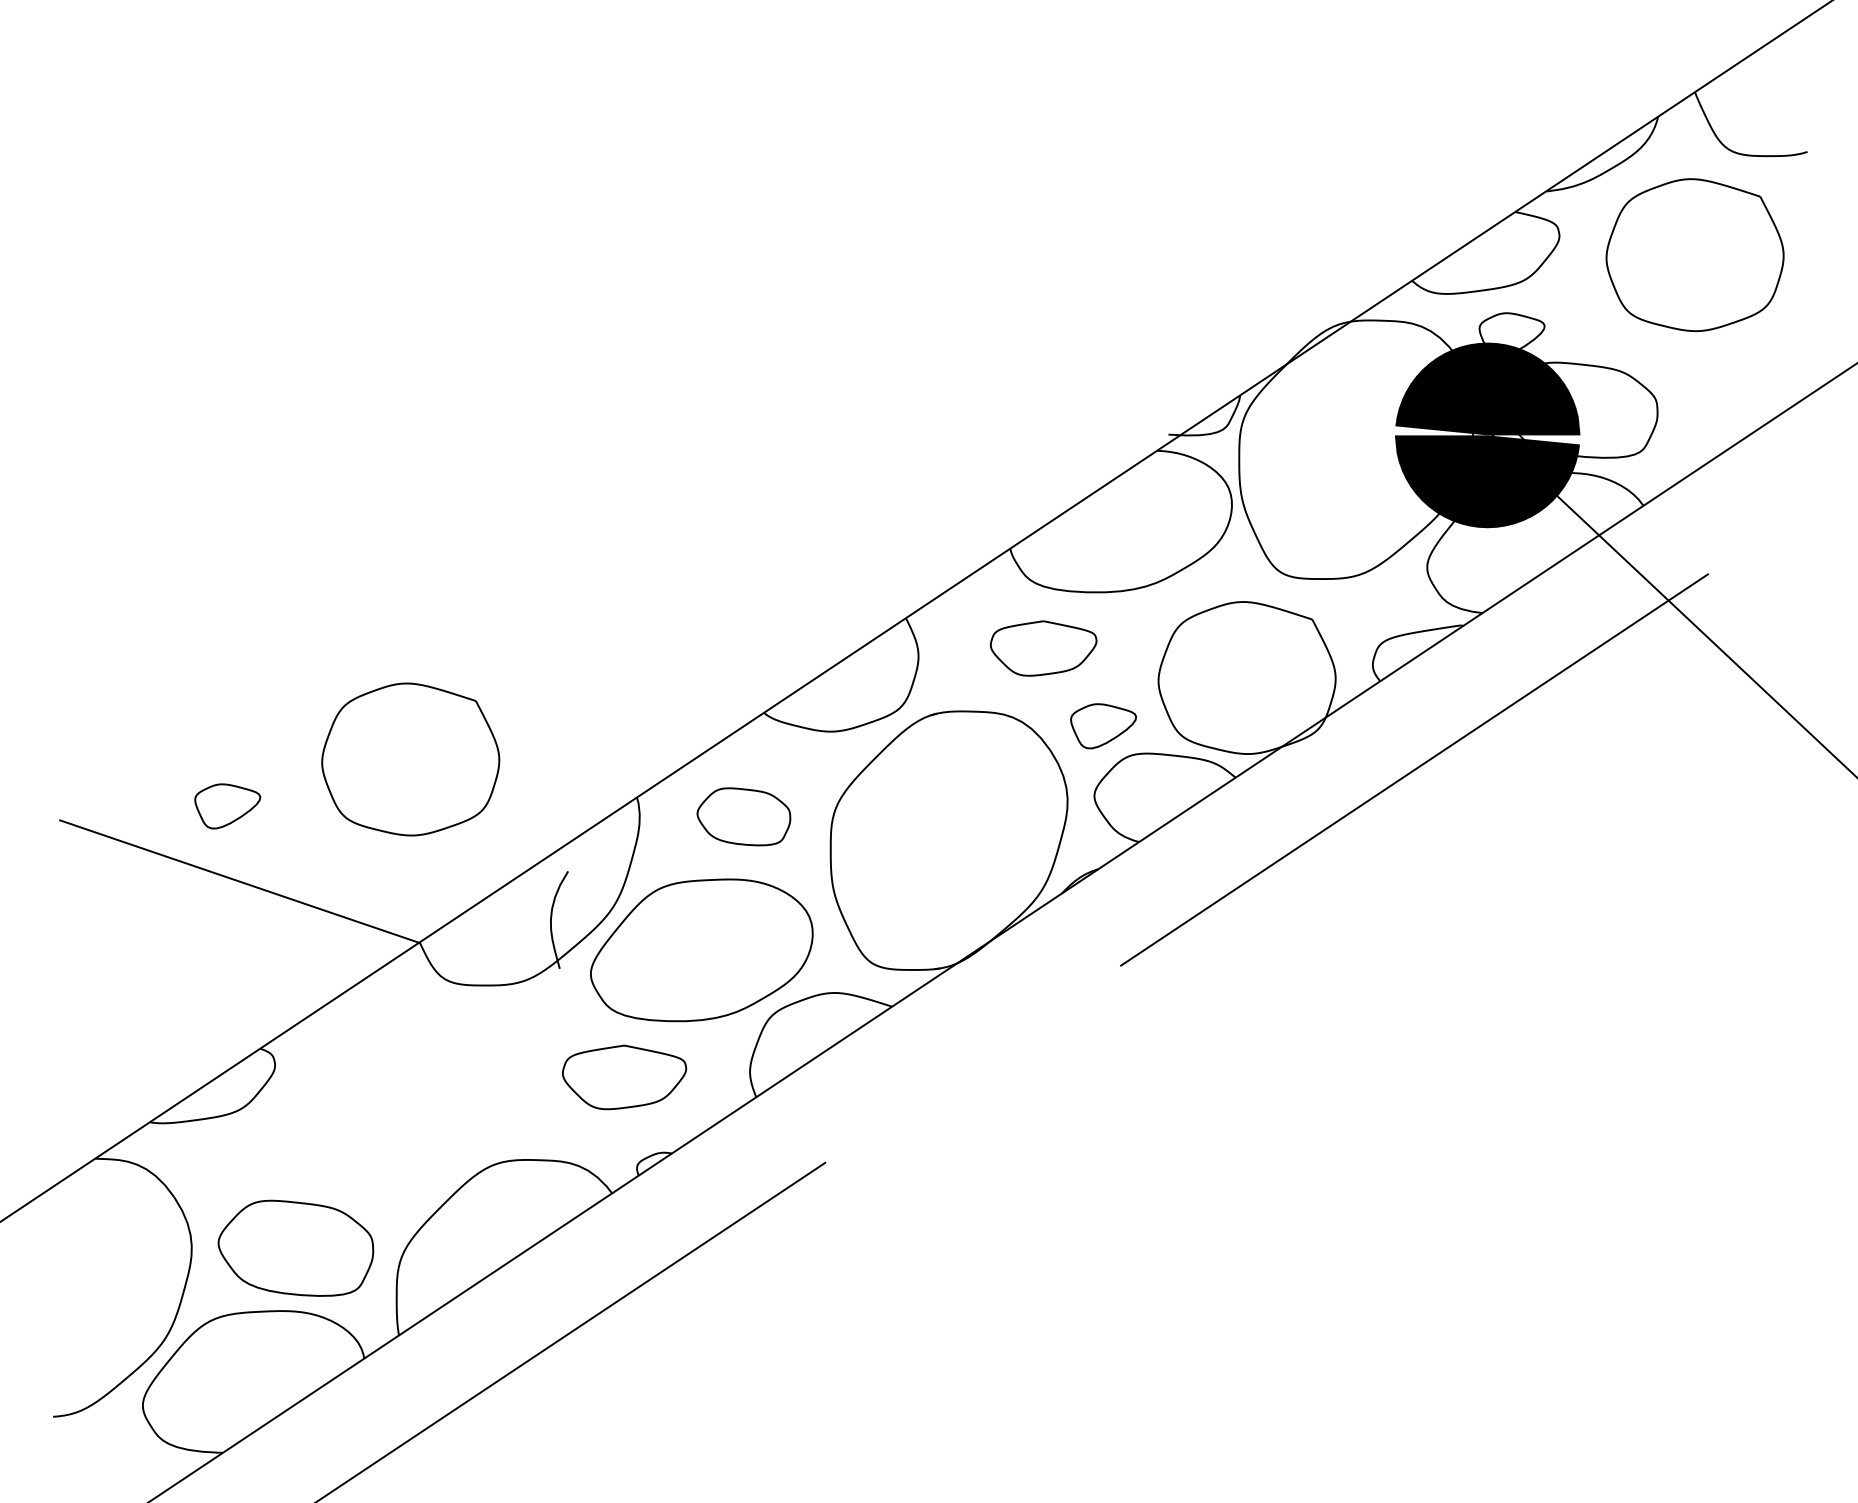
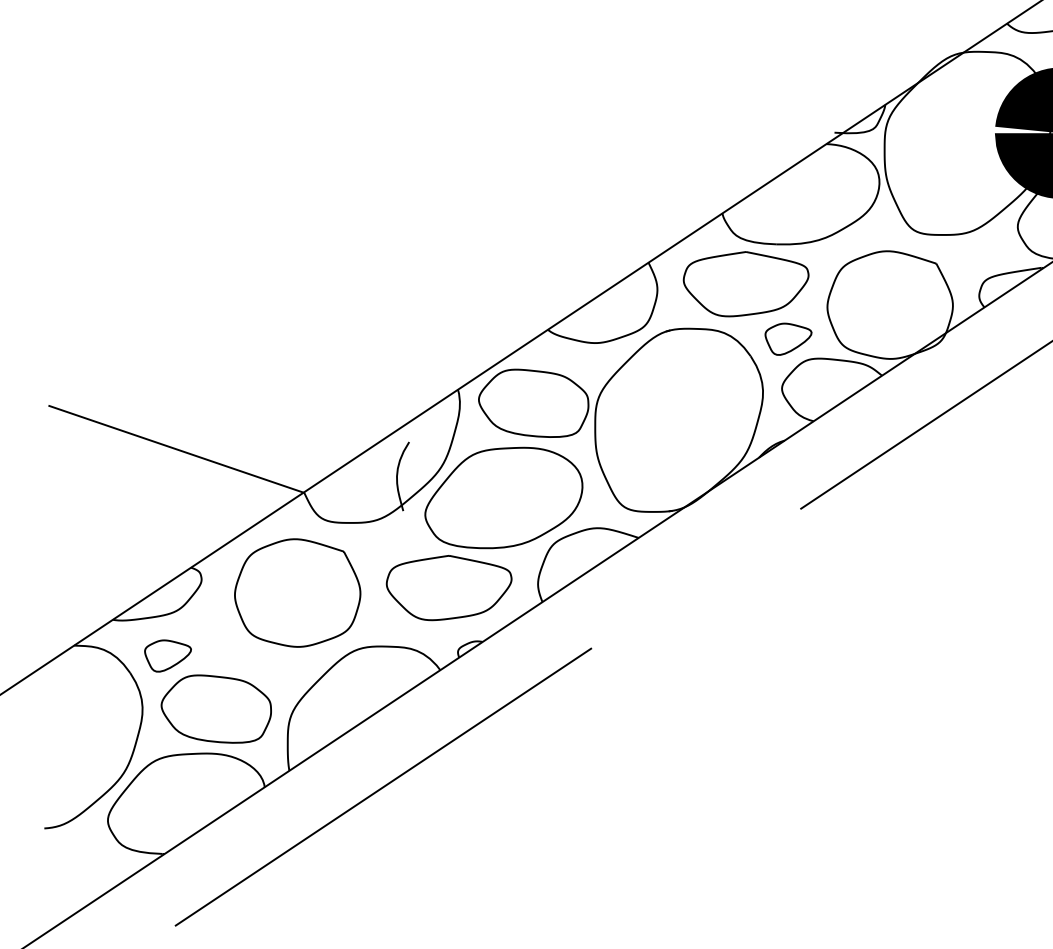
part: (1043, 648) -> (745, 284), size x1.67
curve: (422, 686) -> (306, 541), moved
part: (227, 806) -> (167, 656), moved
part: (743, 816) -> (533, 403), size x1.67
part: (624, 1077) -> (449, 588), size x1.43

